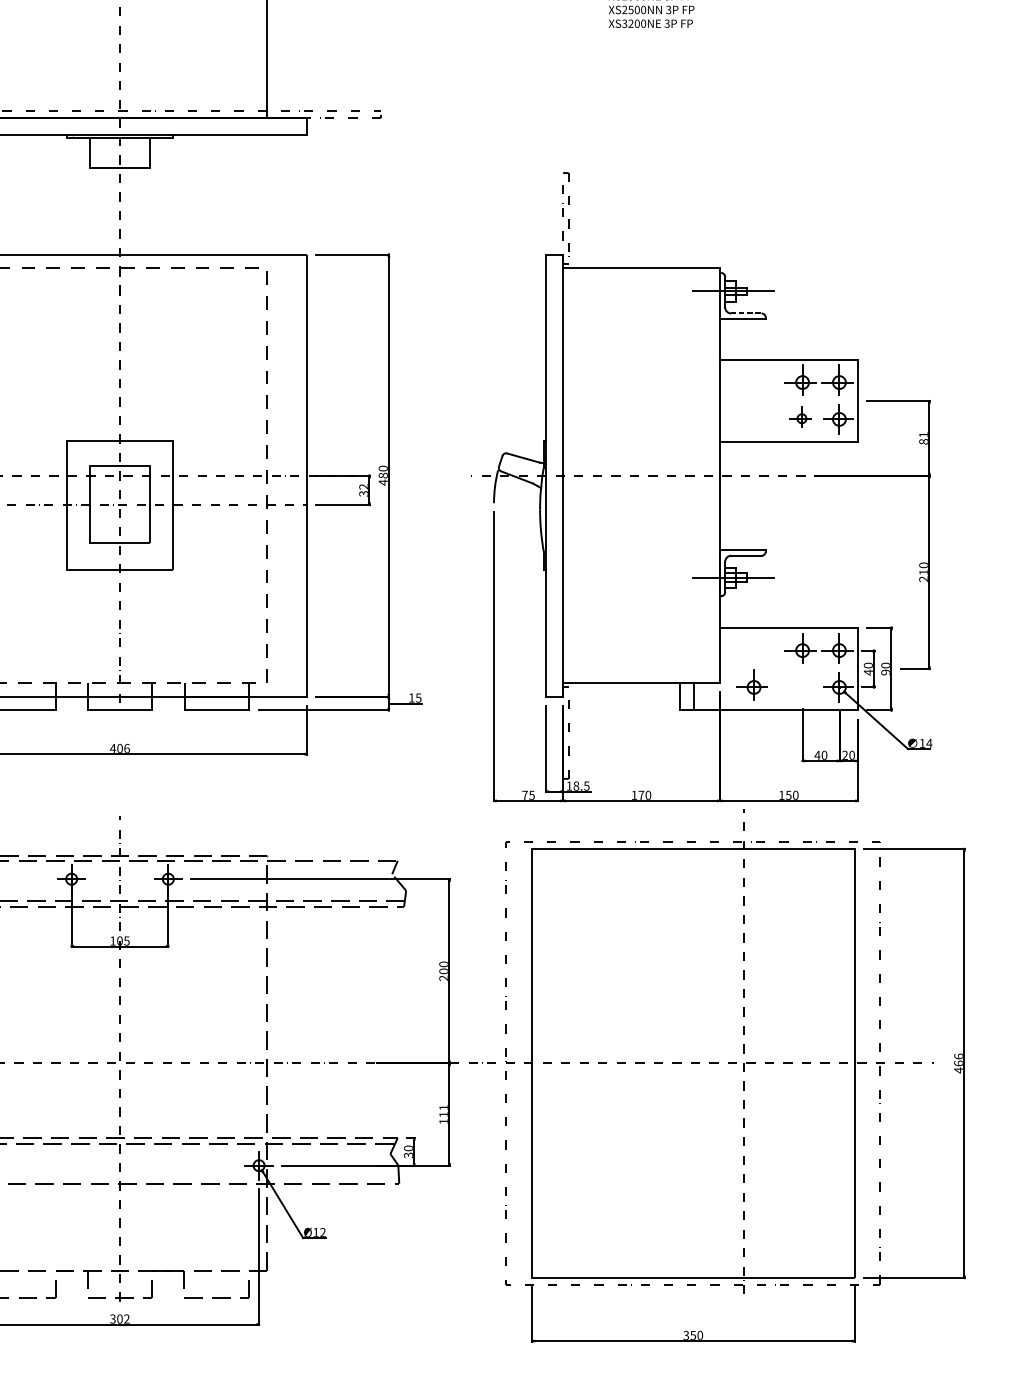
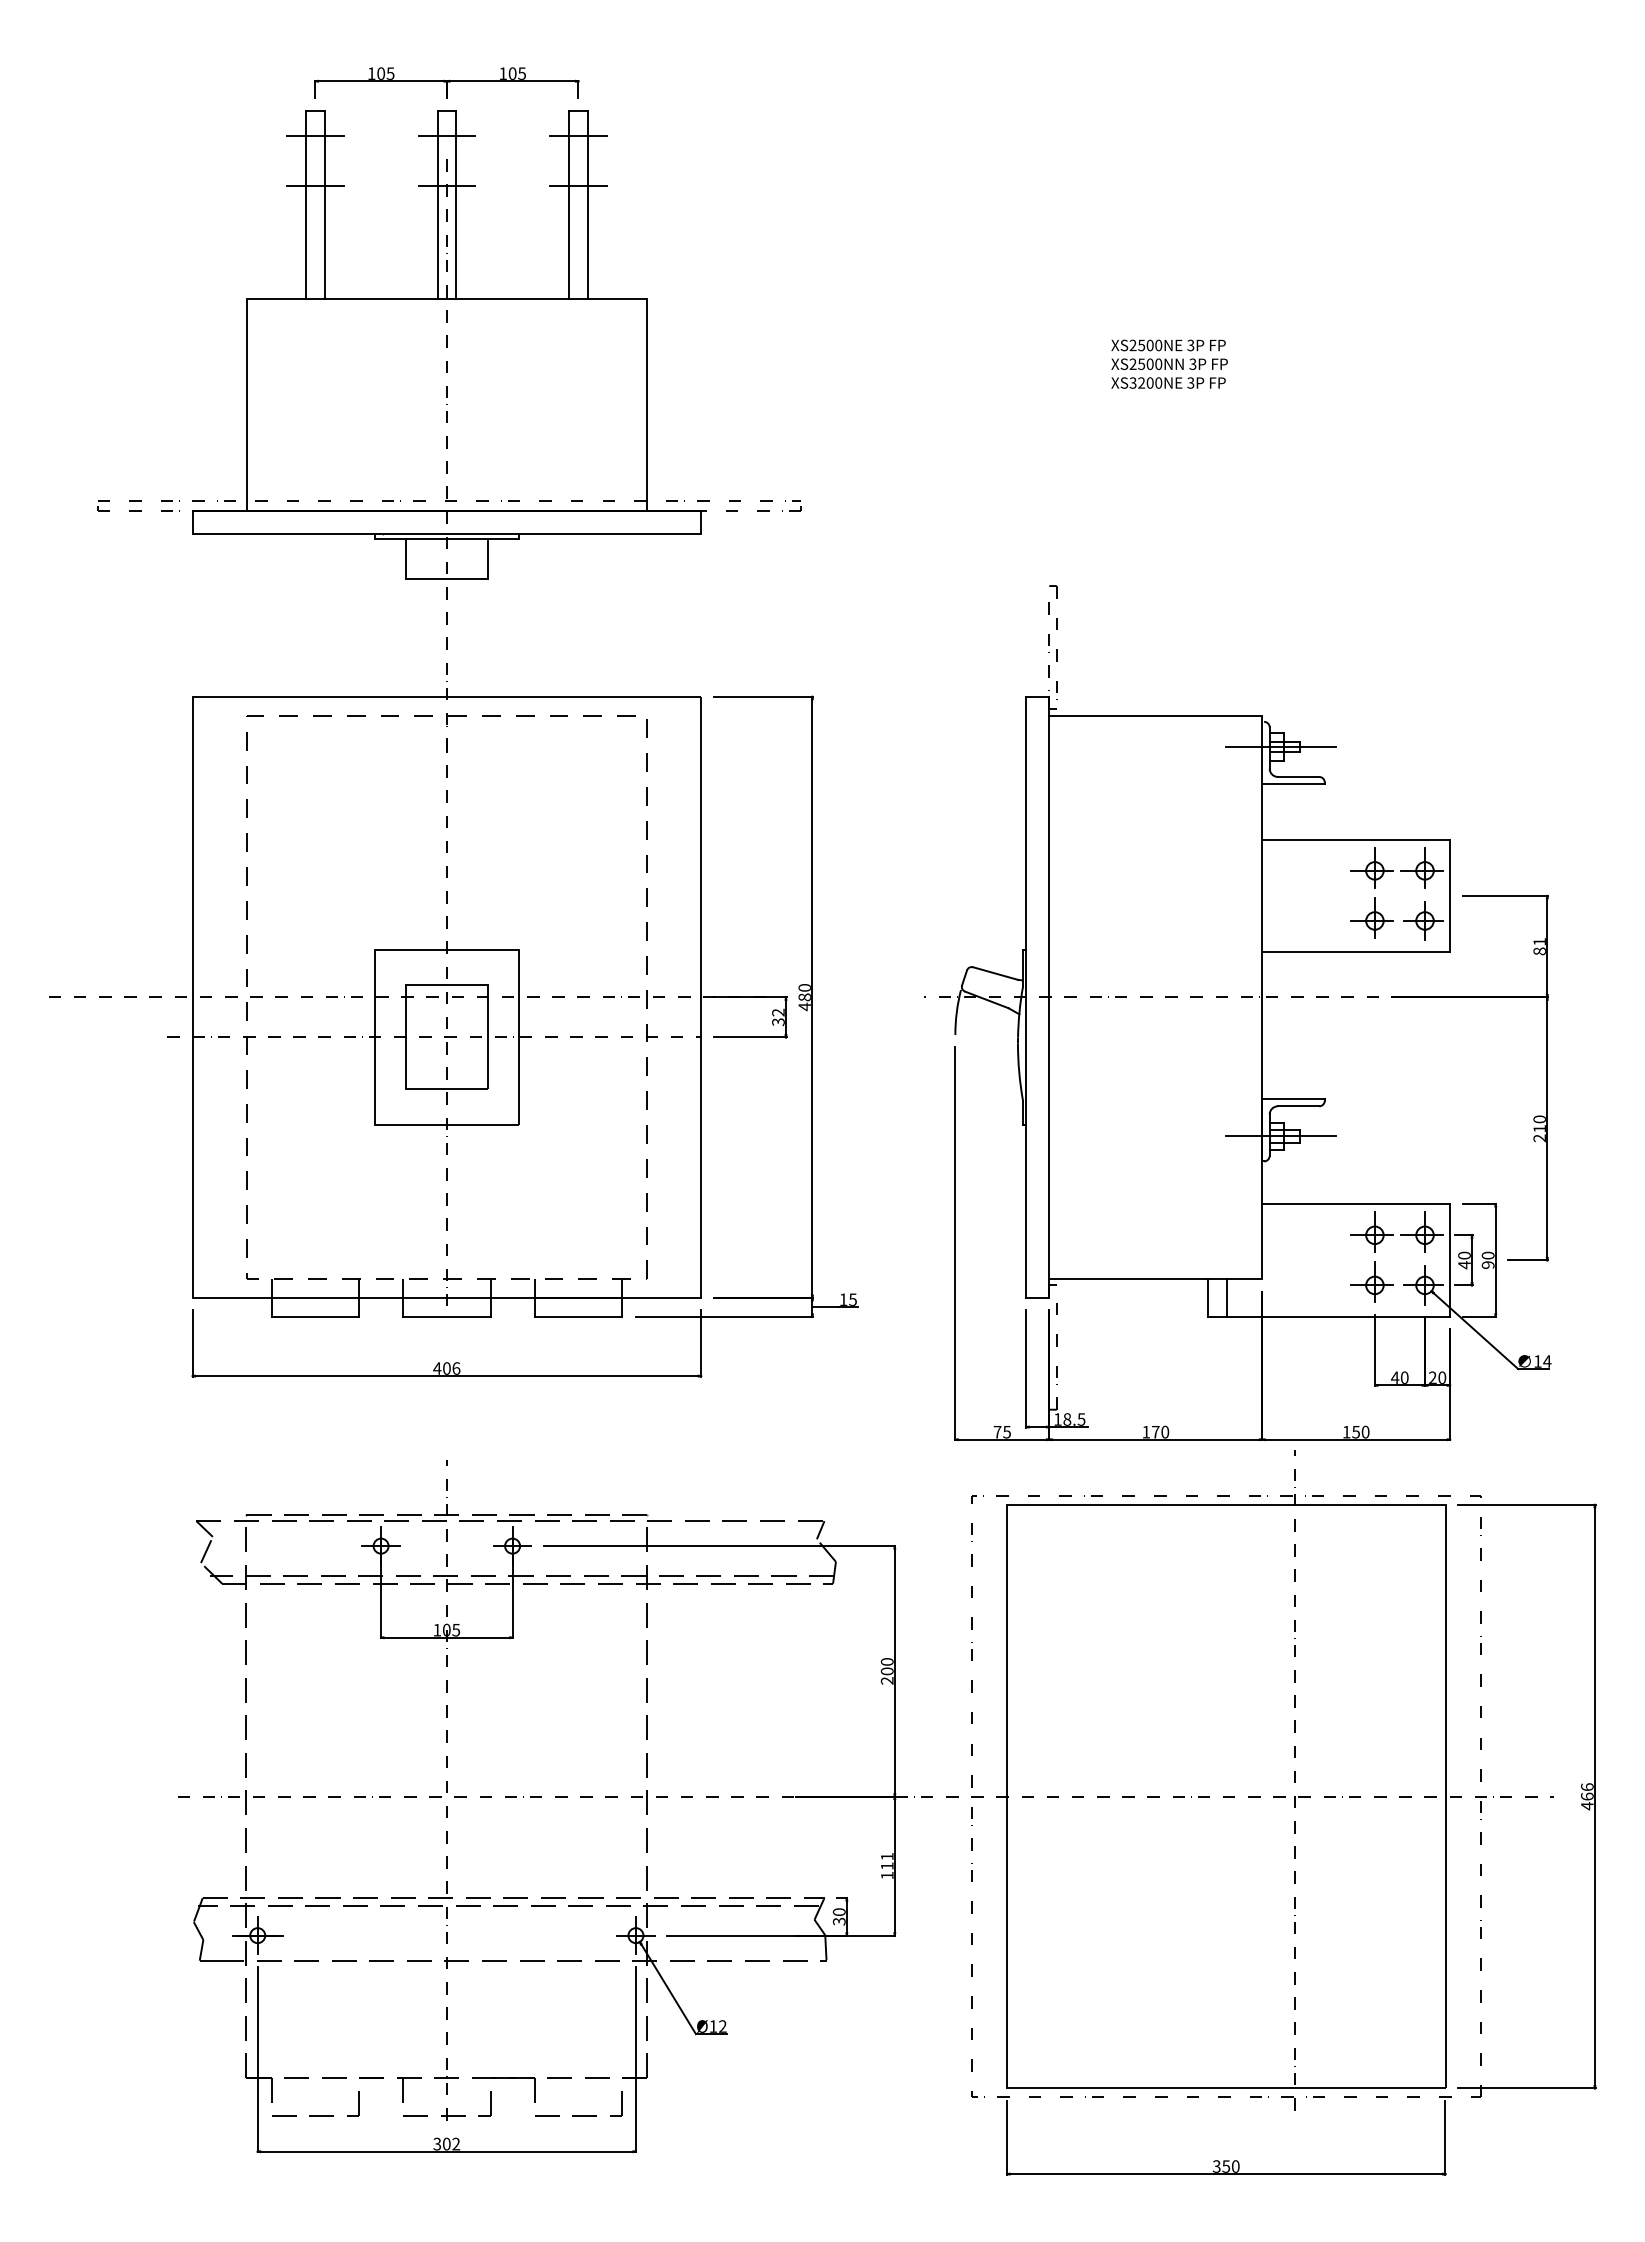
line: (746, 313) -> (1298, 776), dashed -> solid
part: (800, 416) -> (1371, 917), size x1.43
part: (751, 684) -> (1371, 1281), moved

